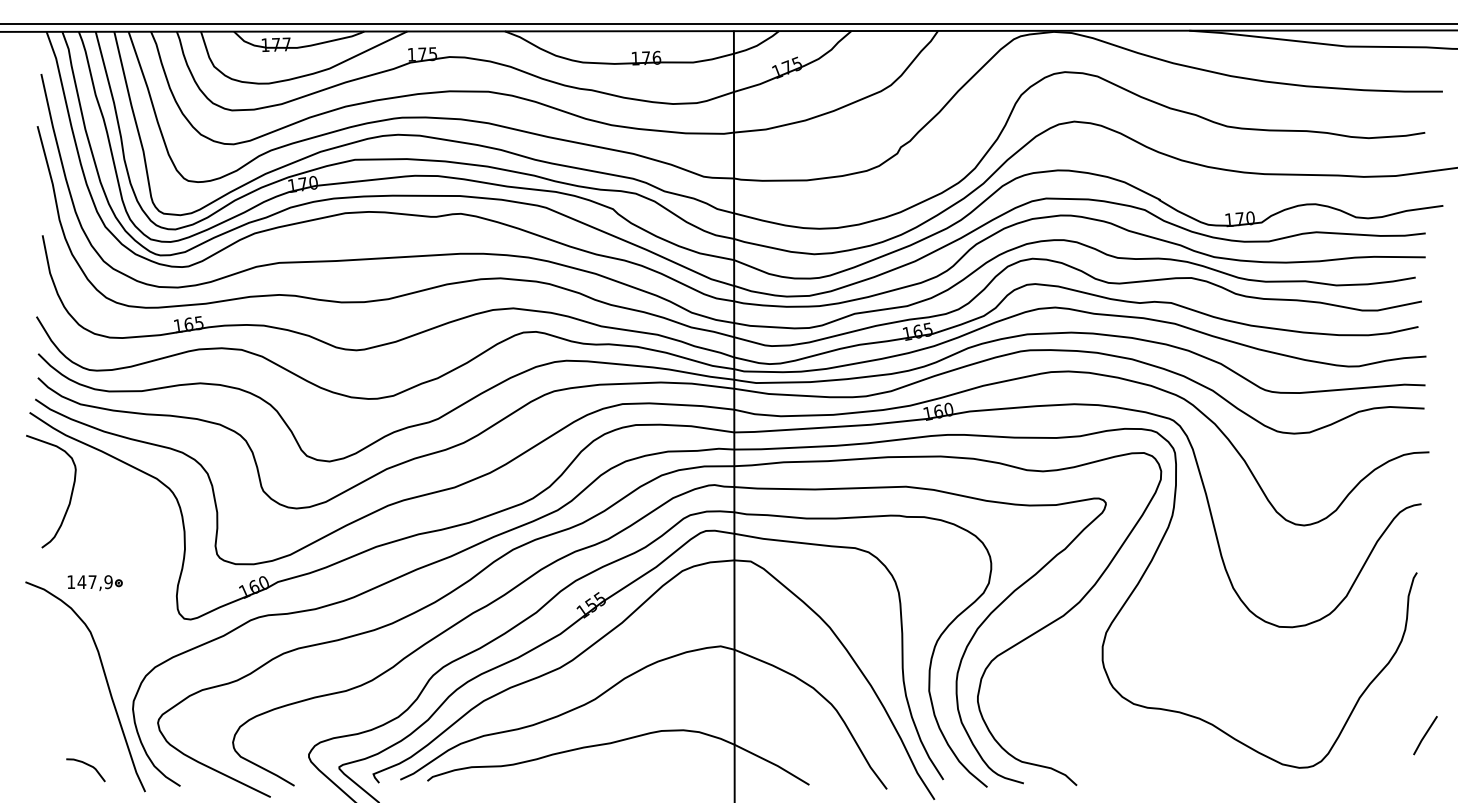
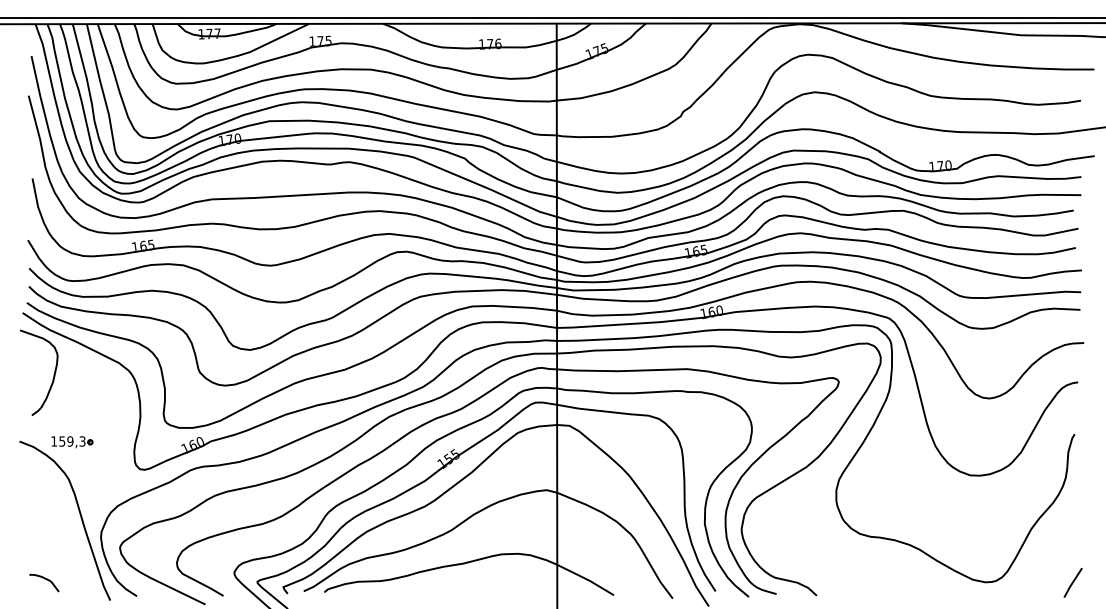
text: (95, 582) -> (72, 441), 147,9 -> 159,3
line: (1424, 735) -> (1072, 582), moved
curve: (88, 766) -> (46, 580), moved

